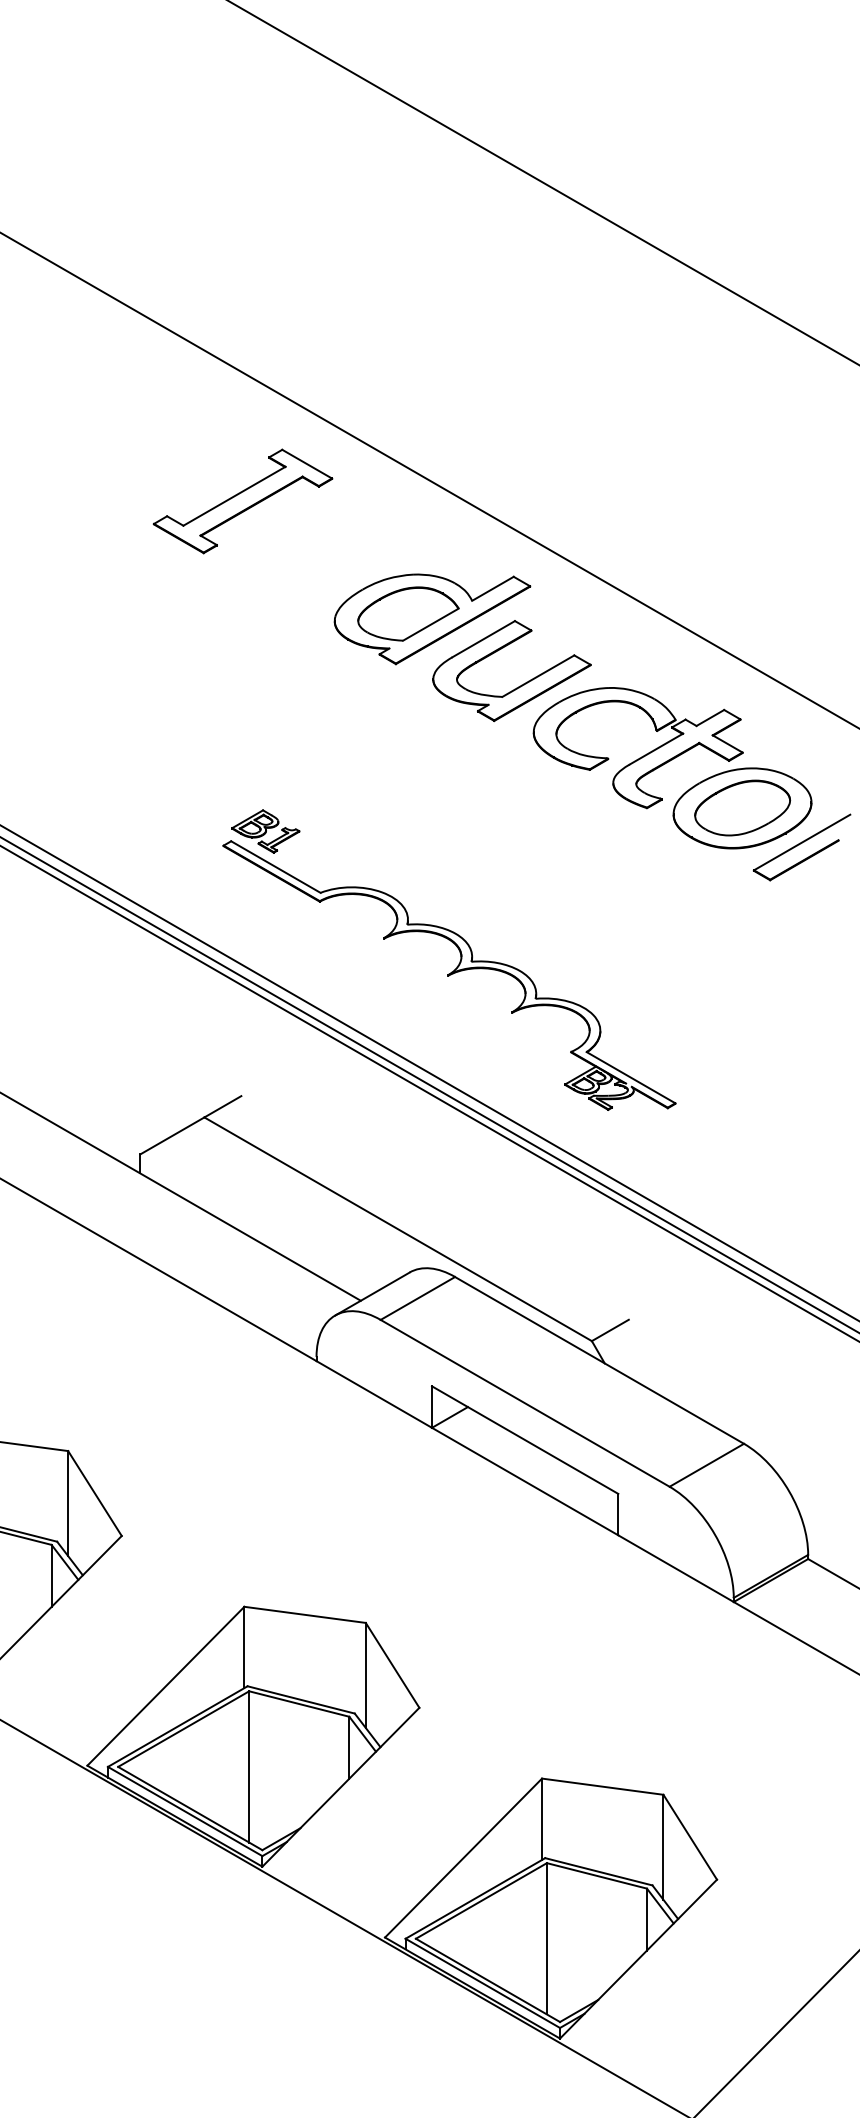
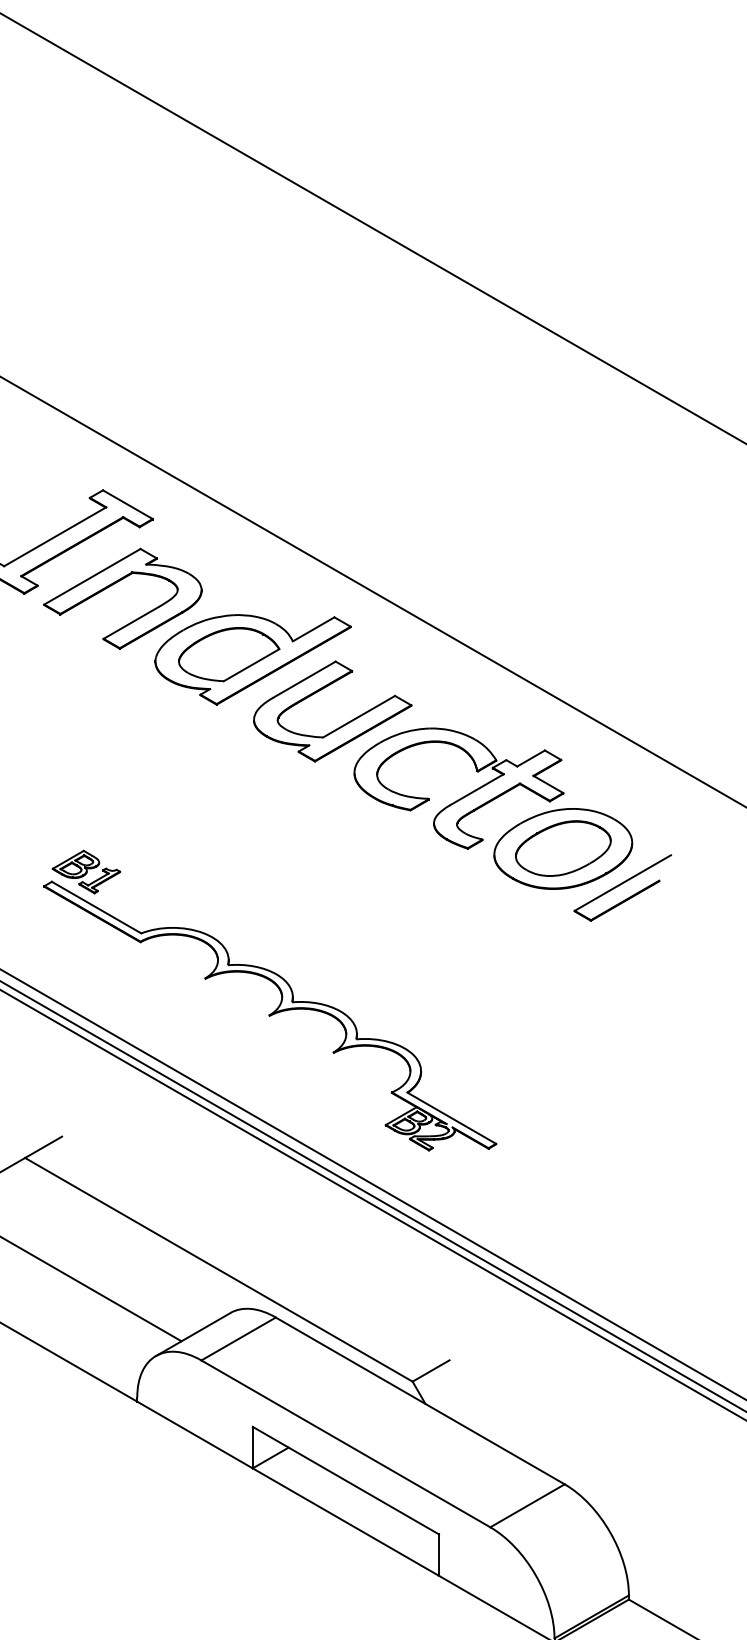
part: (293, 544) -> (114, 585), added

